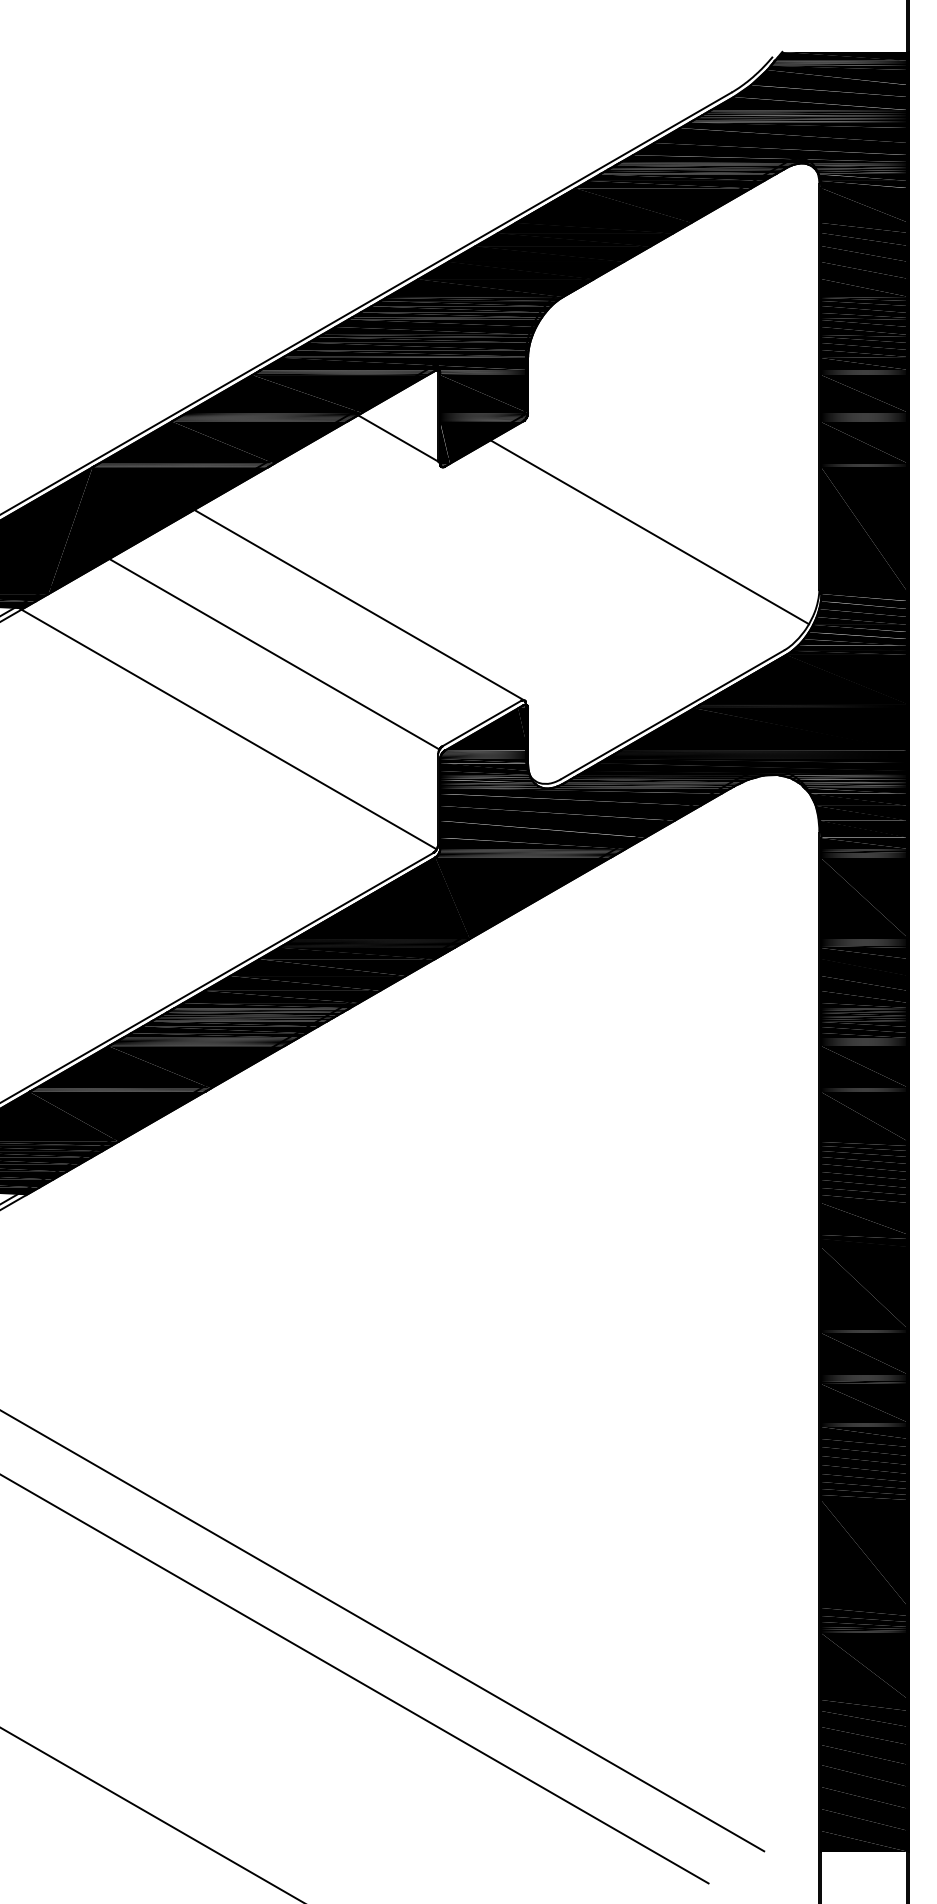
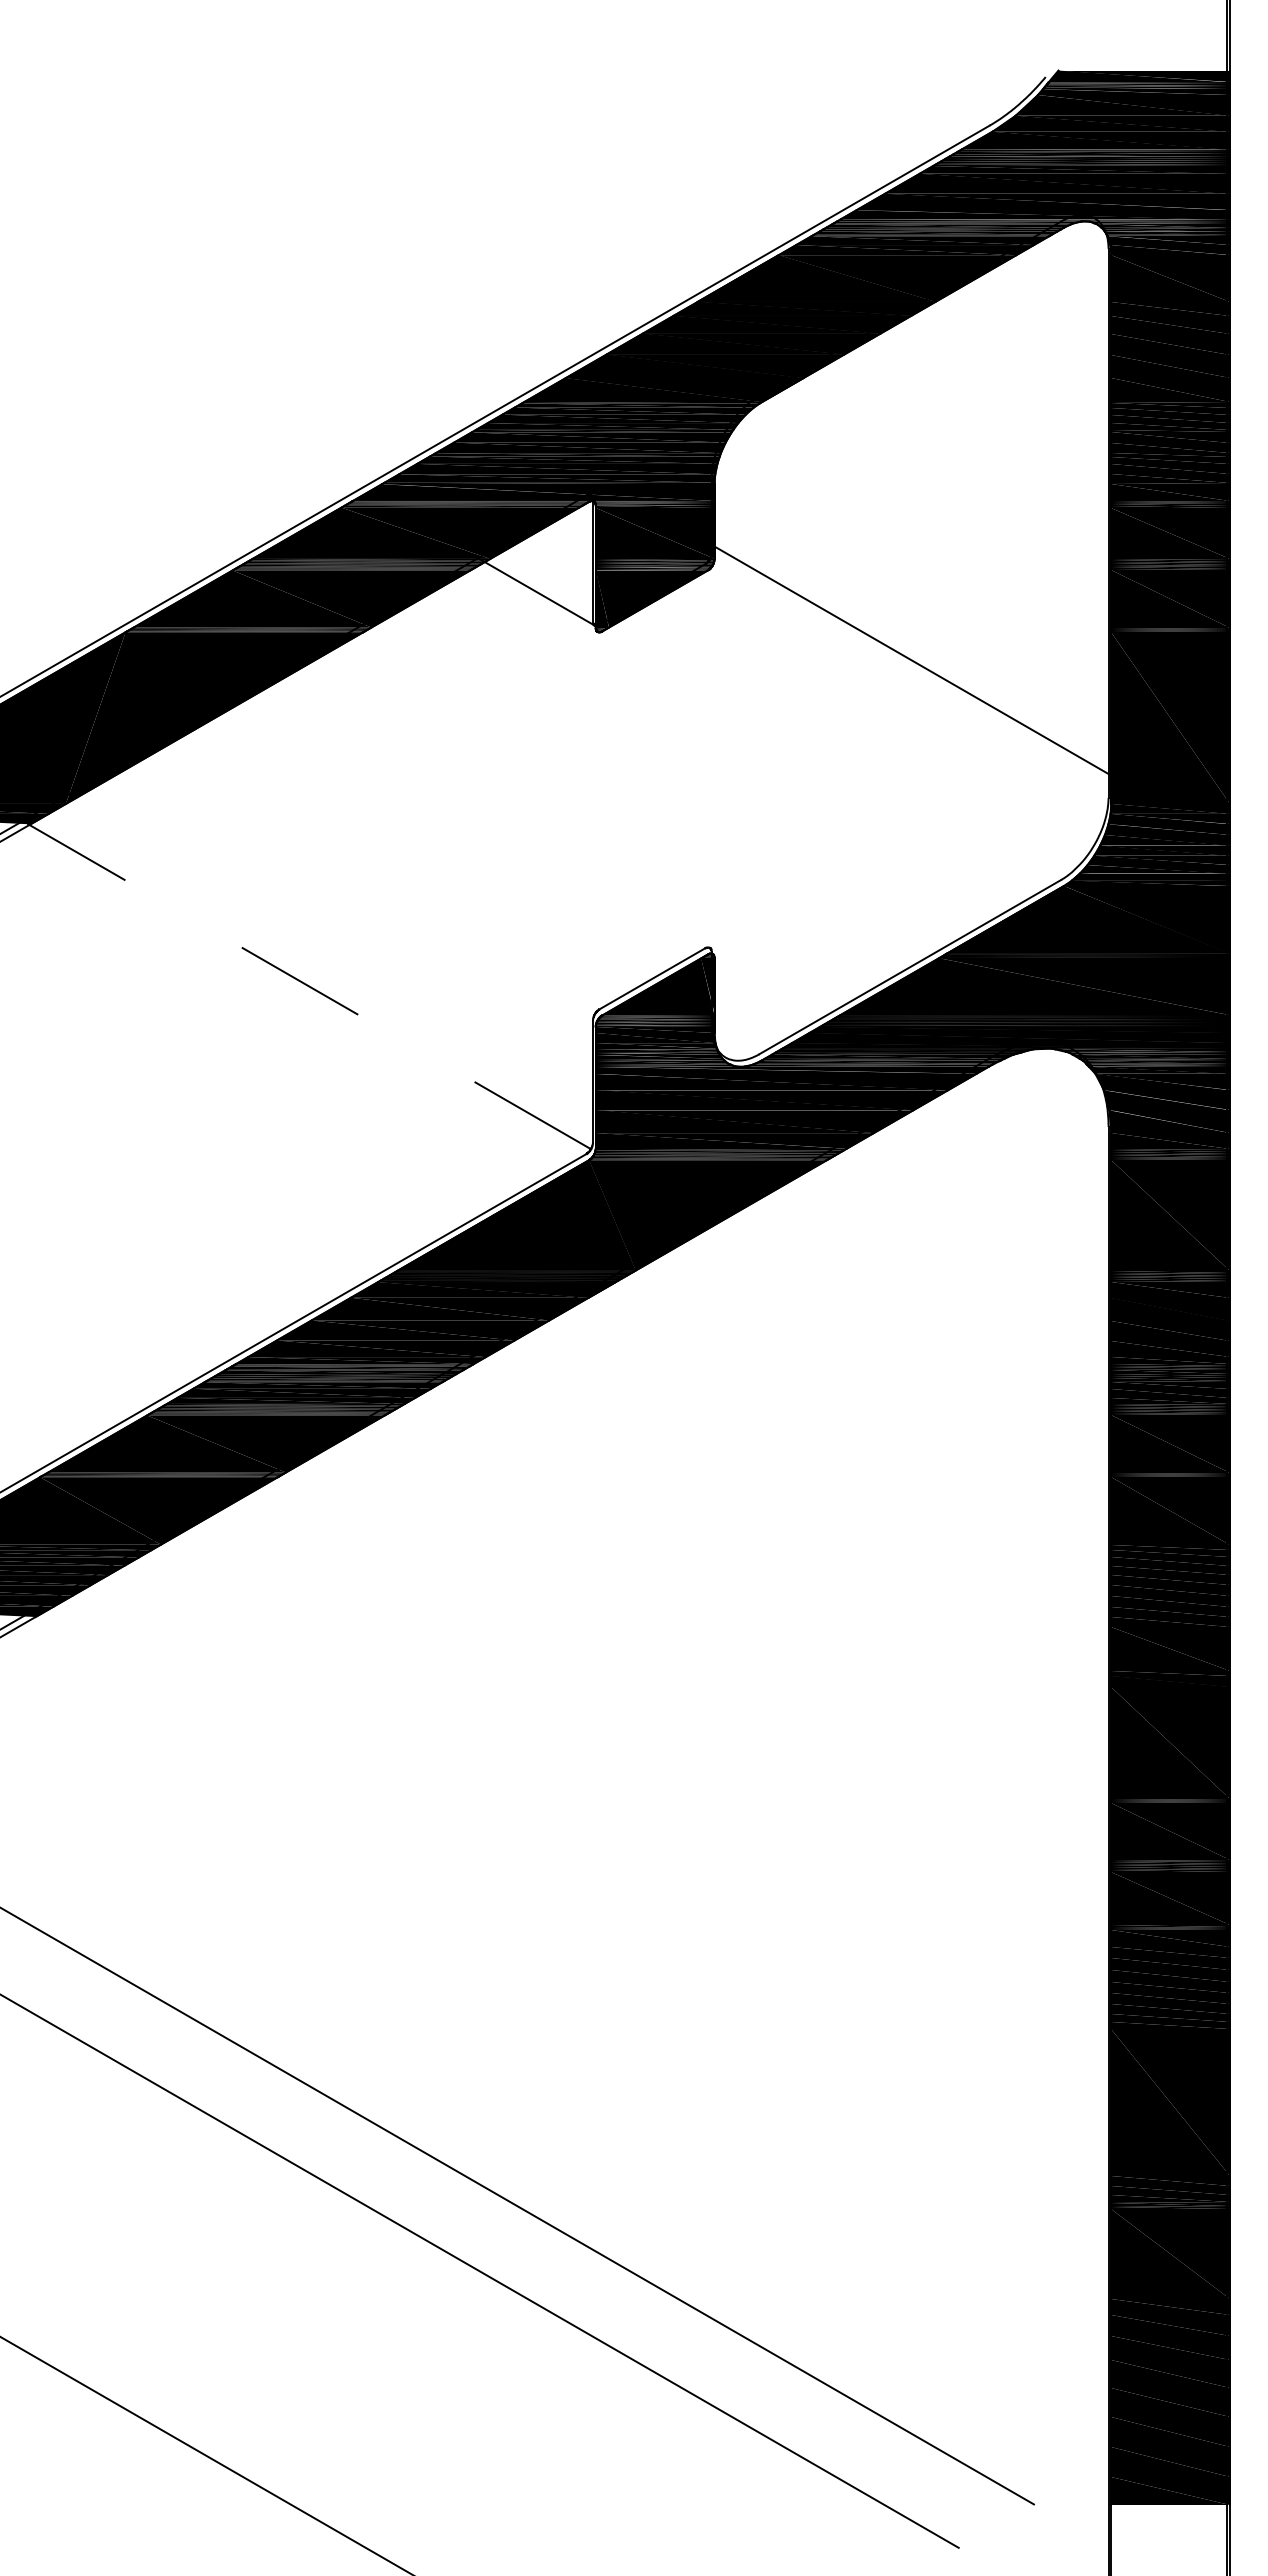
line: (647, 530) -> (909, 659), moved
line: (356, 603) -> (482, 816), removed
line: (272, 652) -> (368, 883), removed
line: (227, 729) -> (308, 986), solid -> dashed

